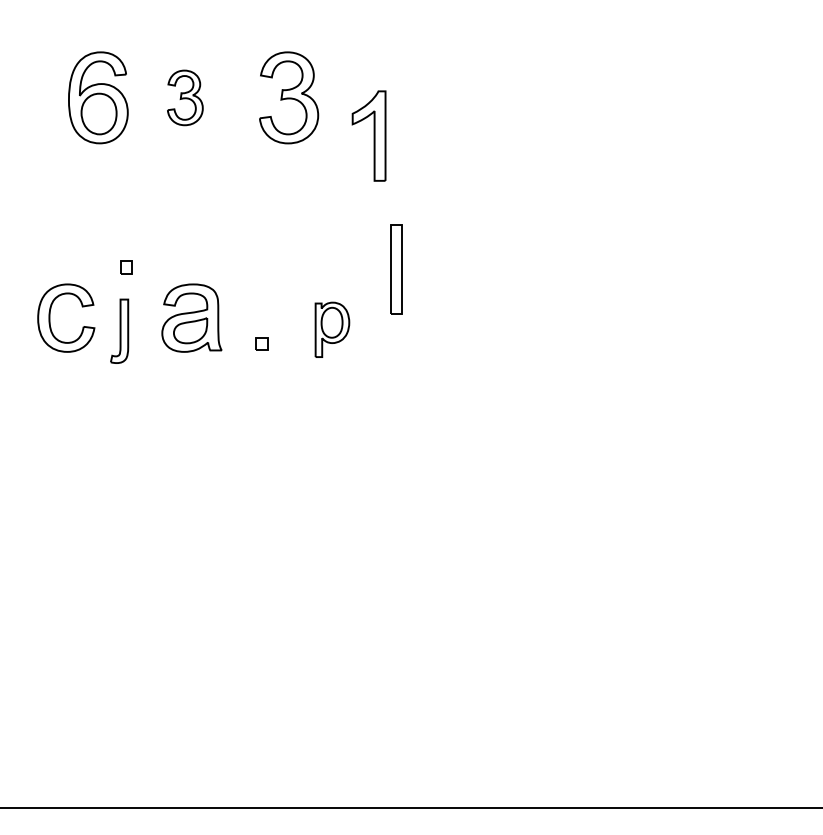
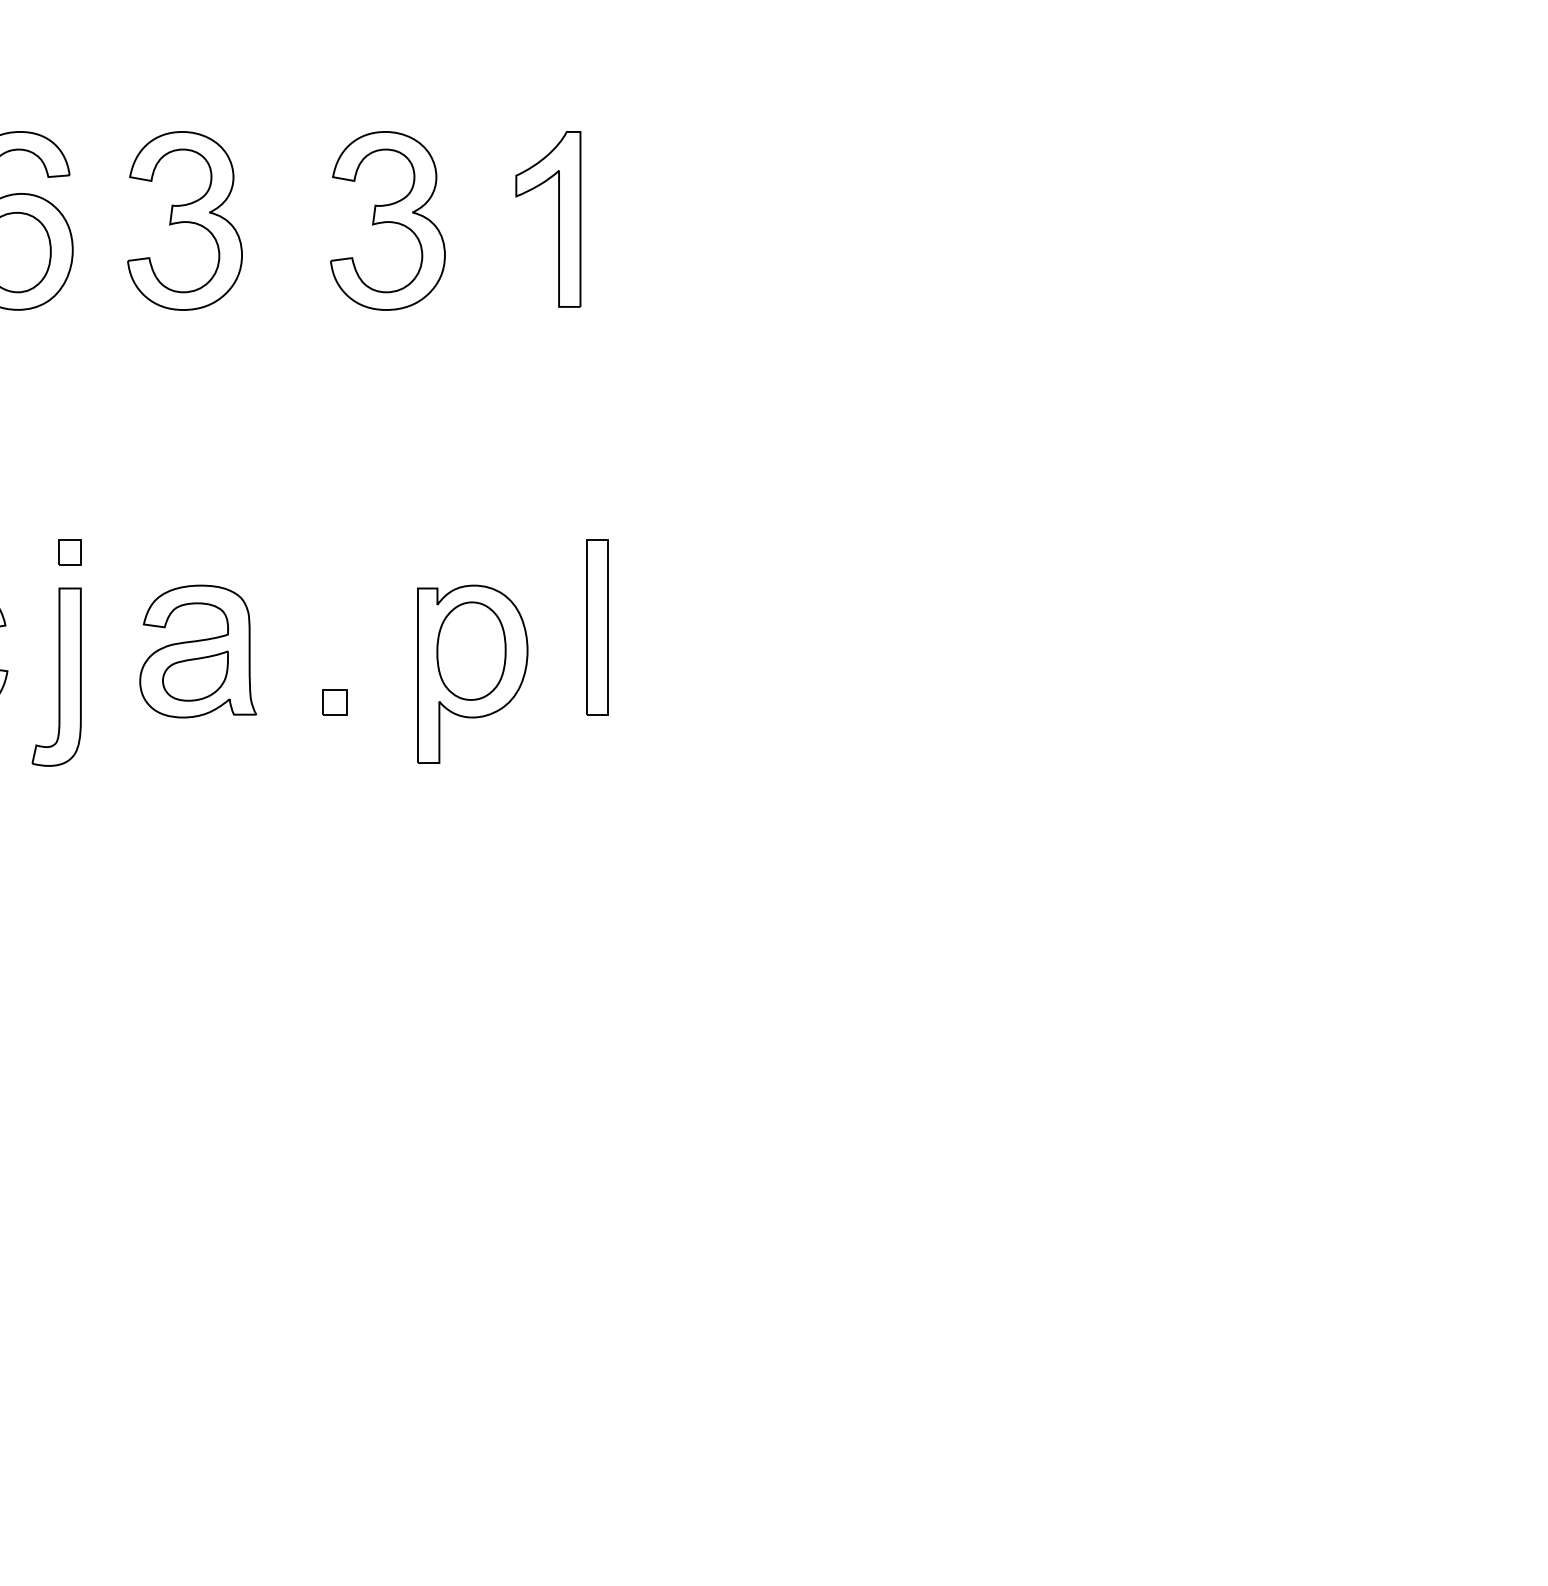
part: (185, 97) -> (185, 220), size x1.67
part: (368, 135) -> (547, 218), moved
part: (396, 269) -> (597, 626), moved
part: (332, 329) -> (472, 673), size x1.67
part: (119, 331) -> (56, 677), size x1.43

